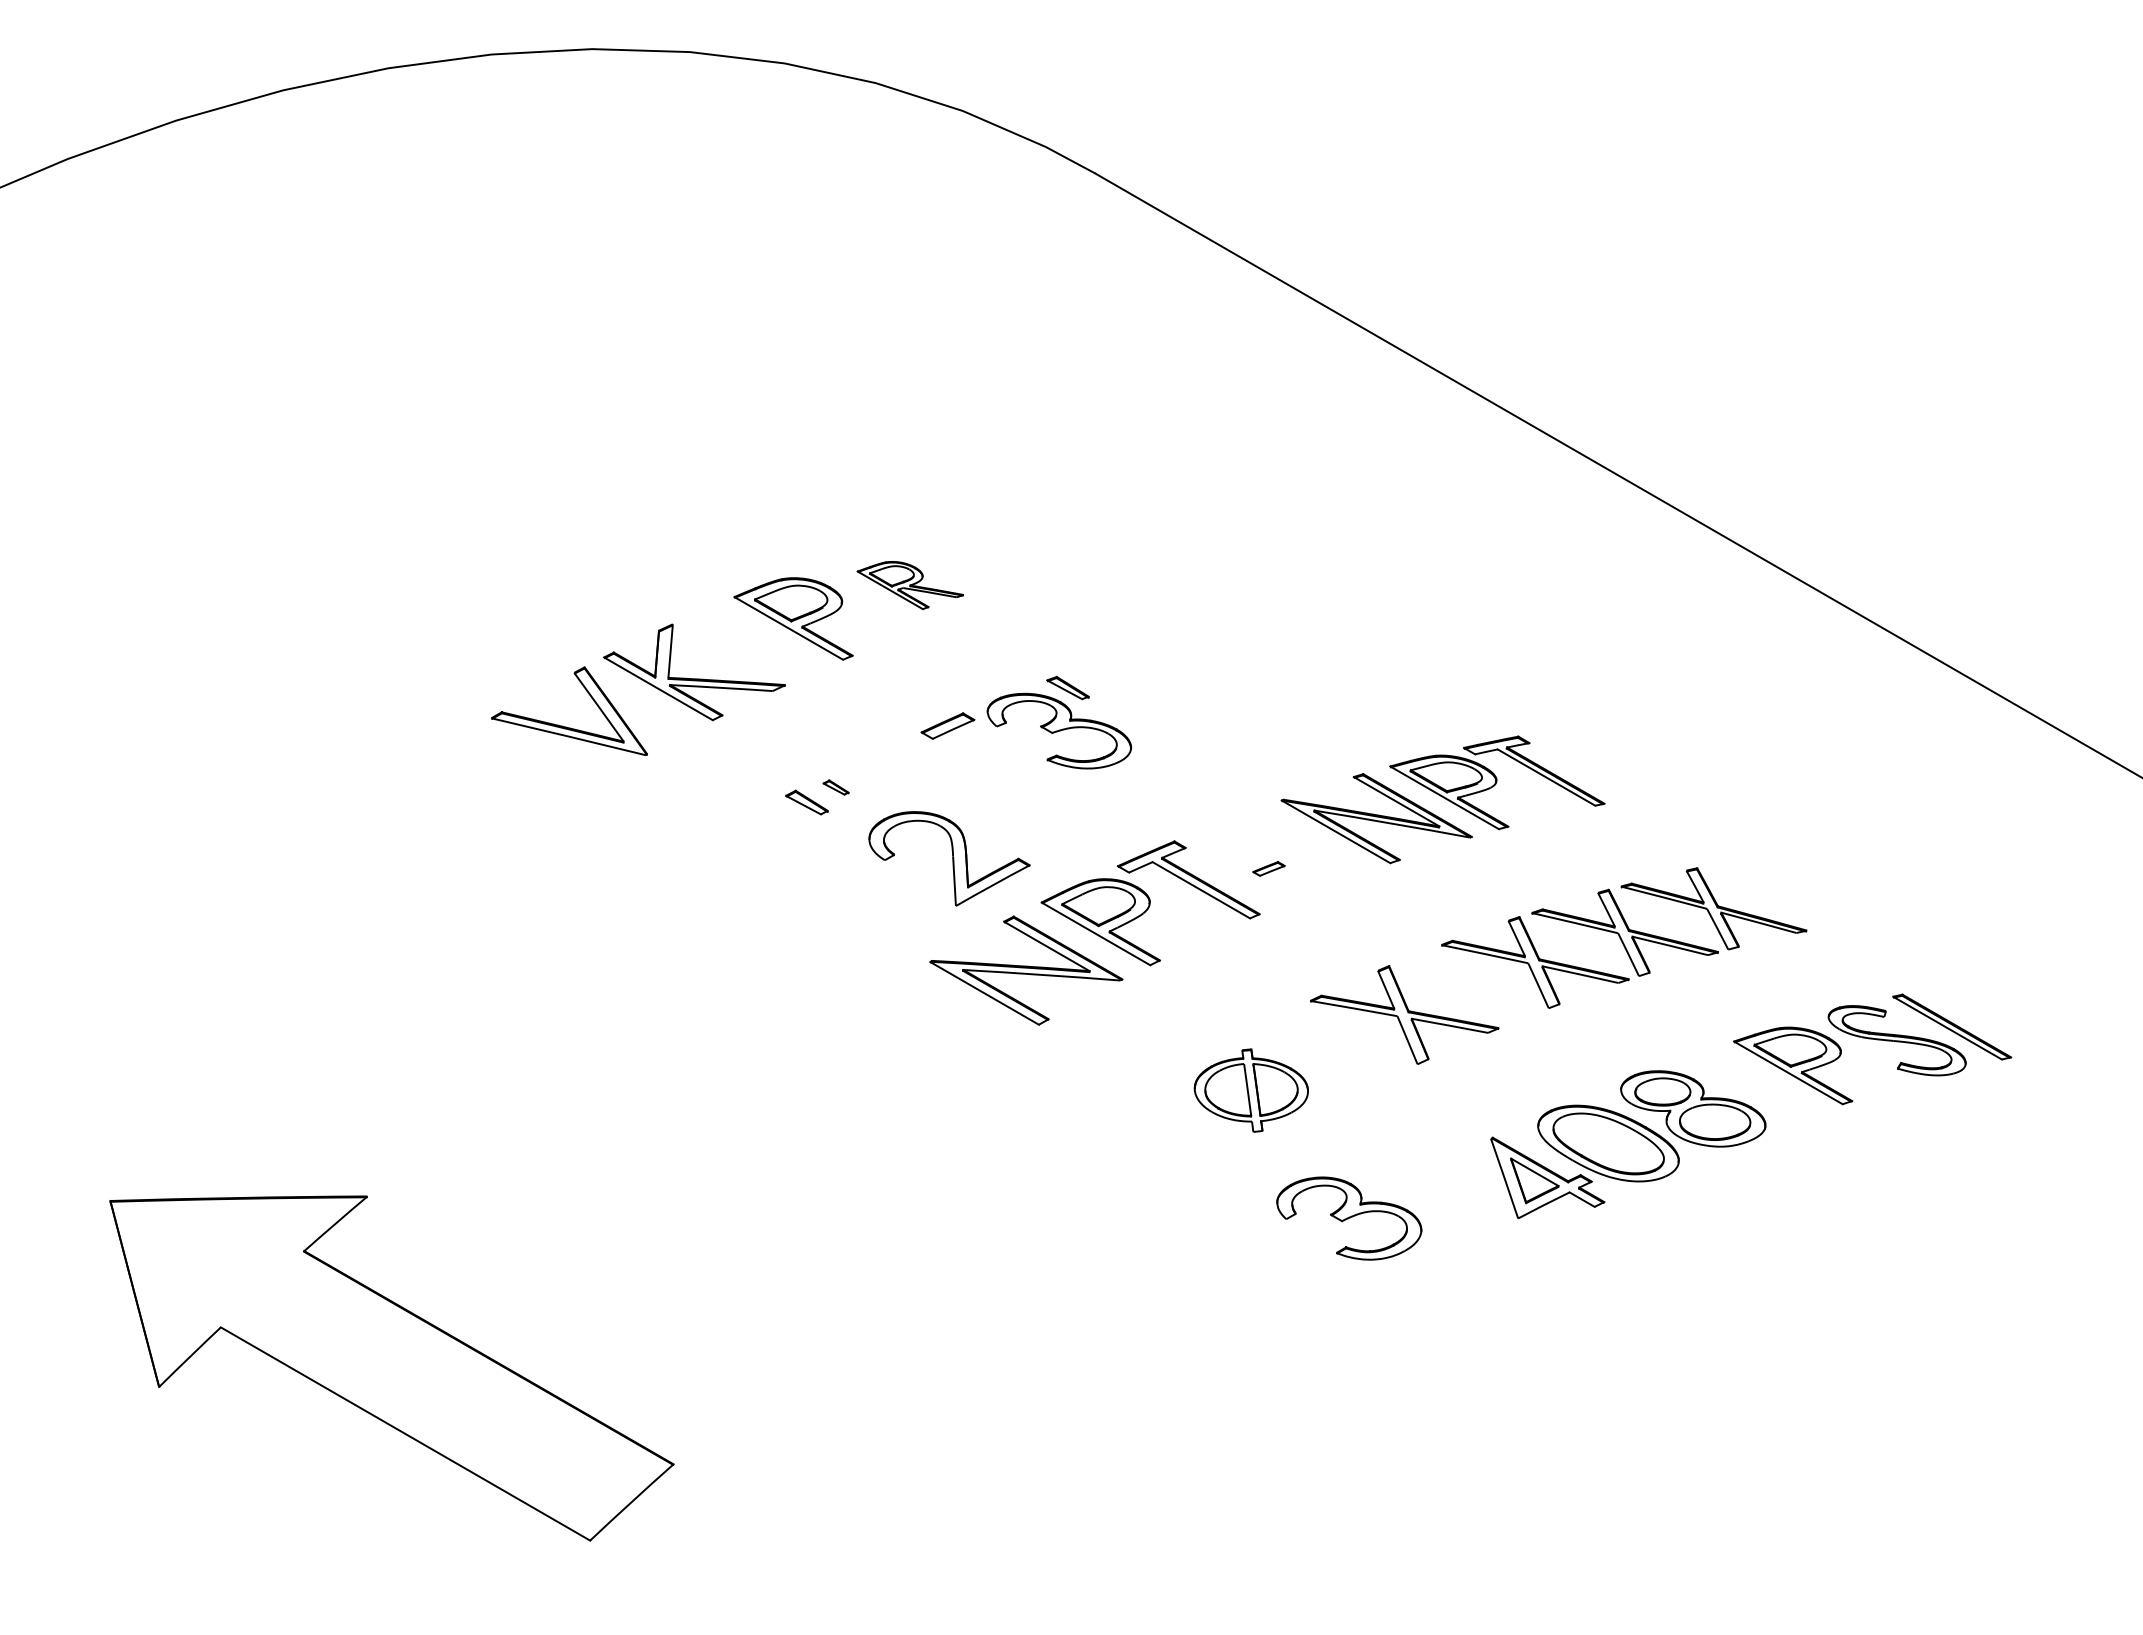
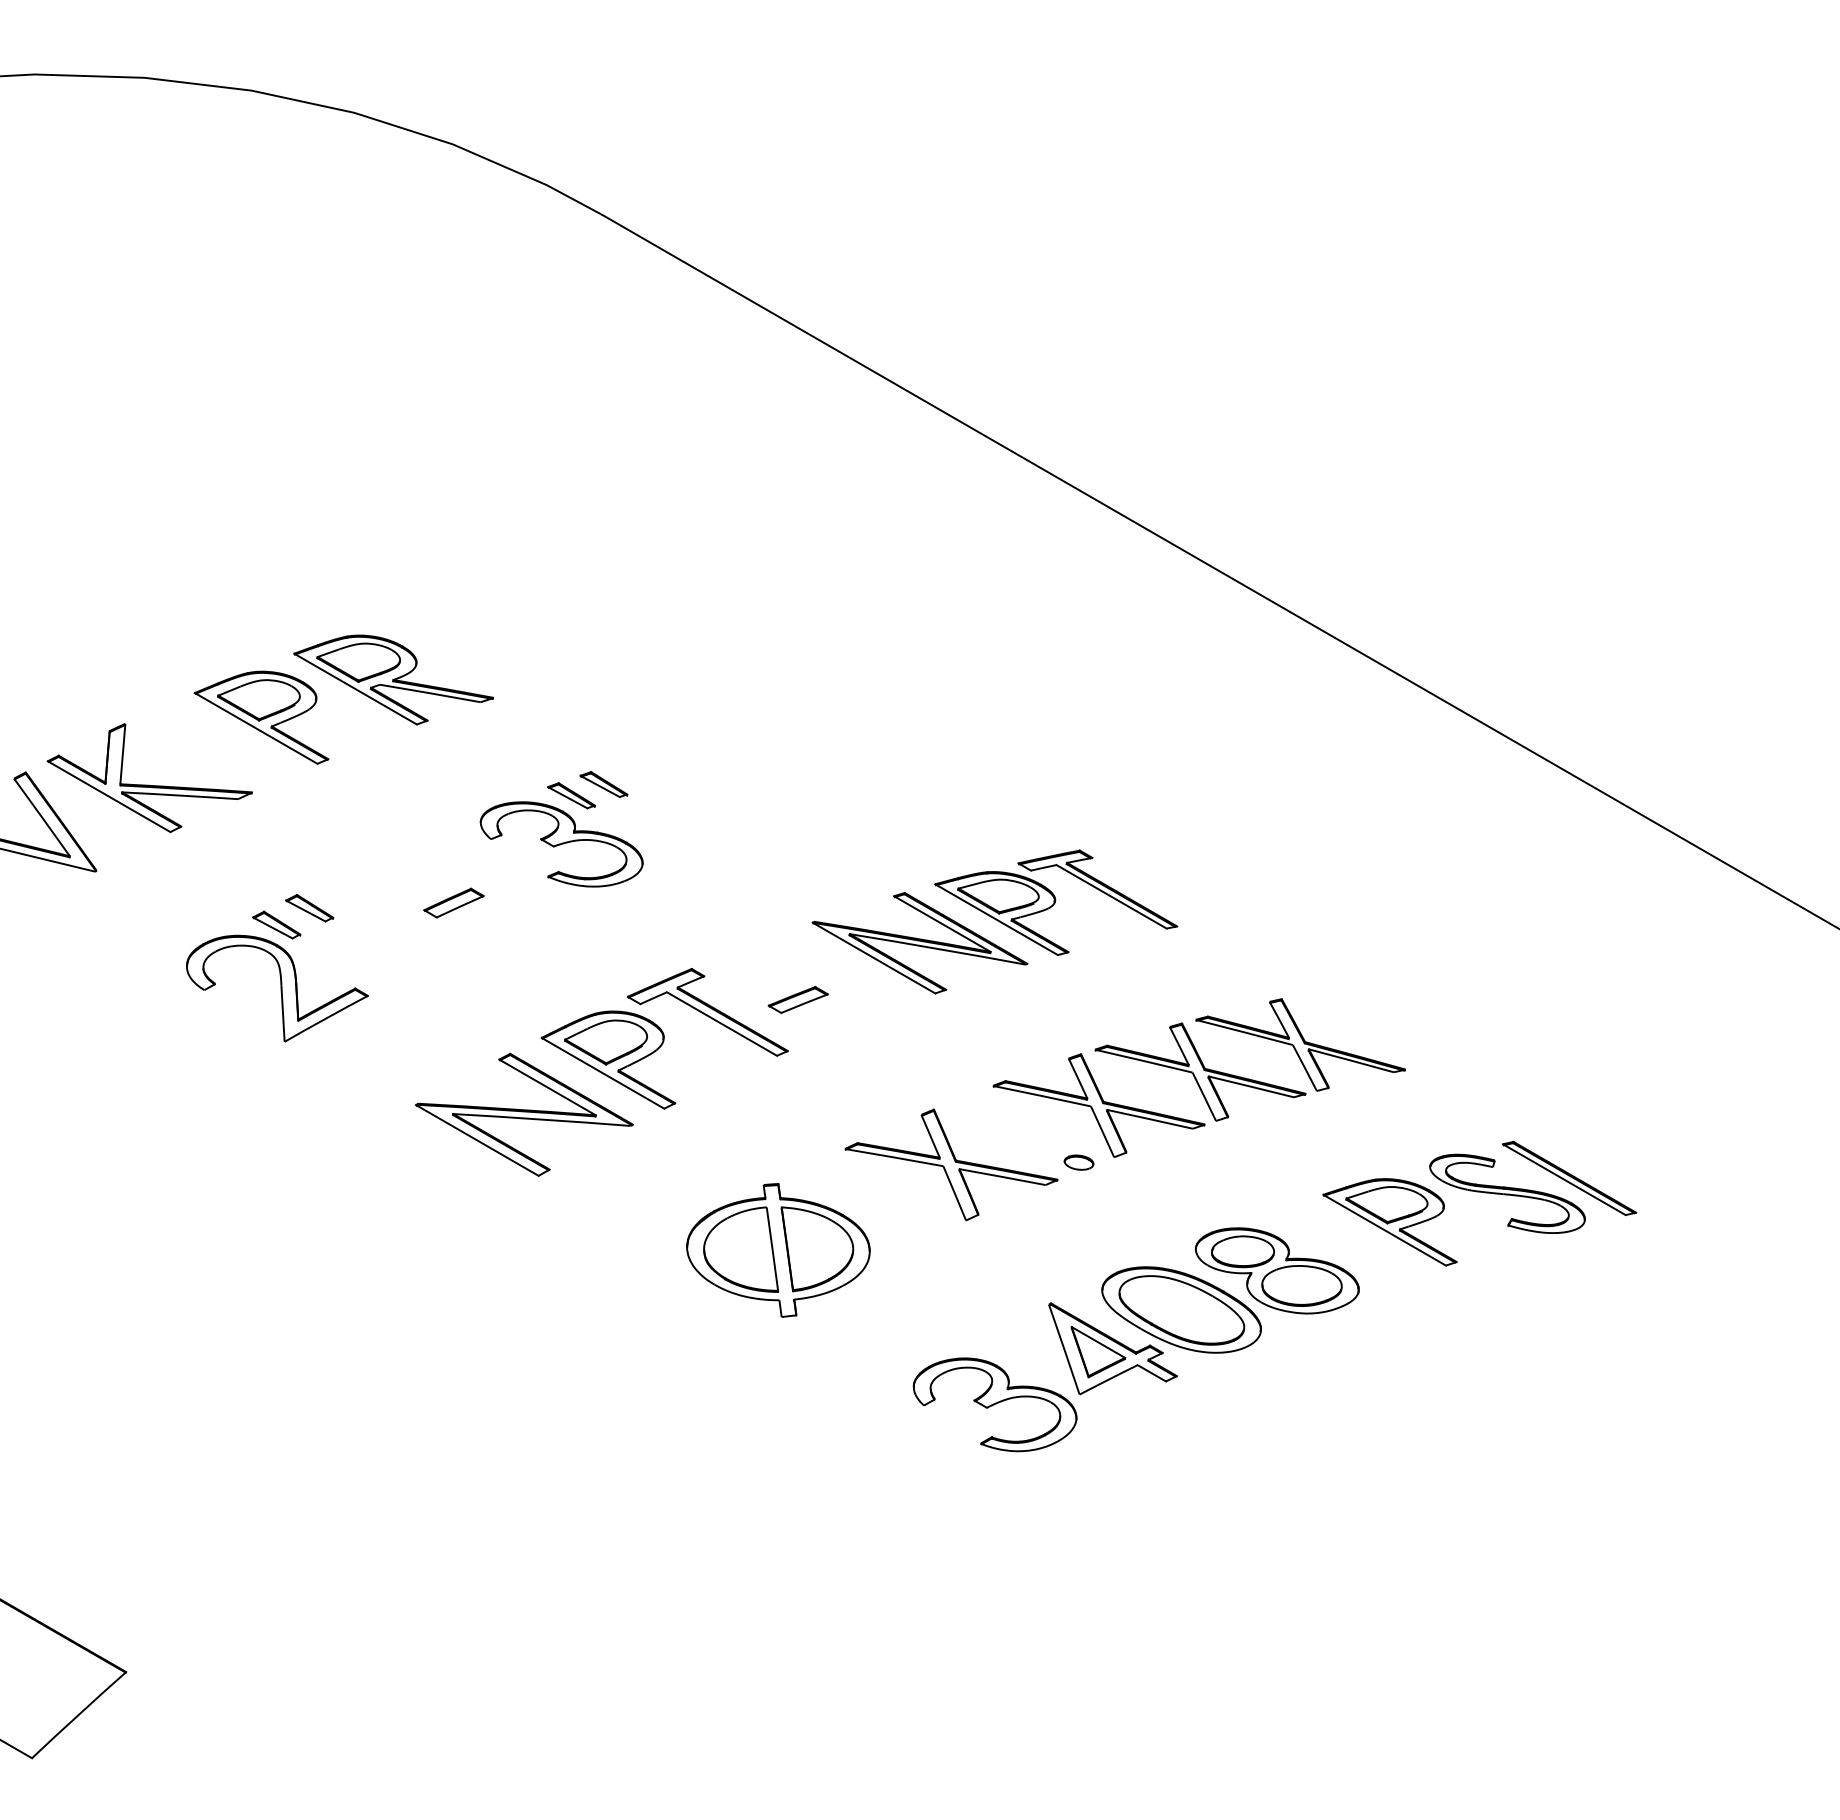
part: (910, 585) -> (393, 679), size x1.67
part: (1096, 678) -> (603, 784), added
part: (947, 725) -> (453, 902), moved
part: (835, 787) -> (308, 908), size x1.67
part: (949, 858) -> (277, 988), moved
part: (1268, 868) -> (797, 999), size x1.67
part: (1517, 1012) -> (1078, 1162), added
part: (1251, 1090) -> (778, 1250), size x1.43
part: (1349, 1218) -> (995, 1404), moved

